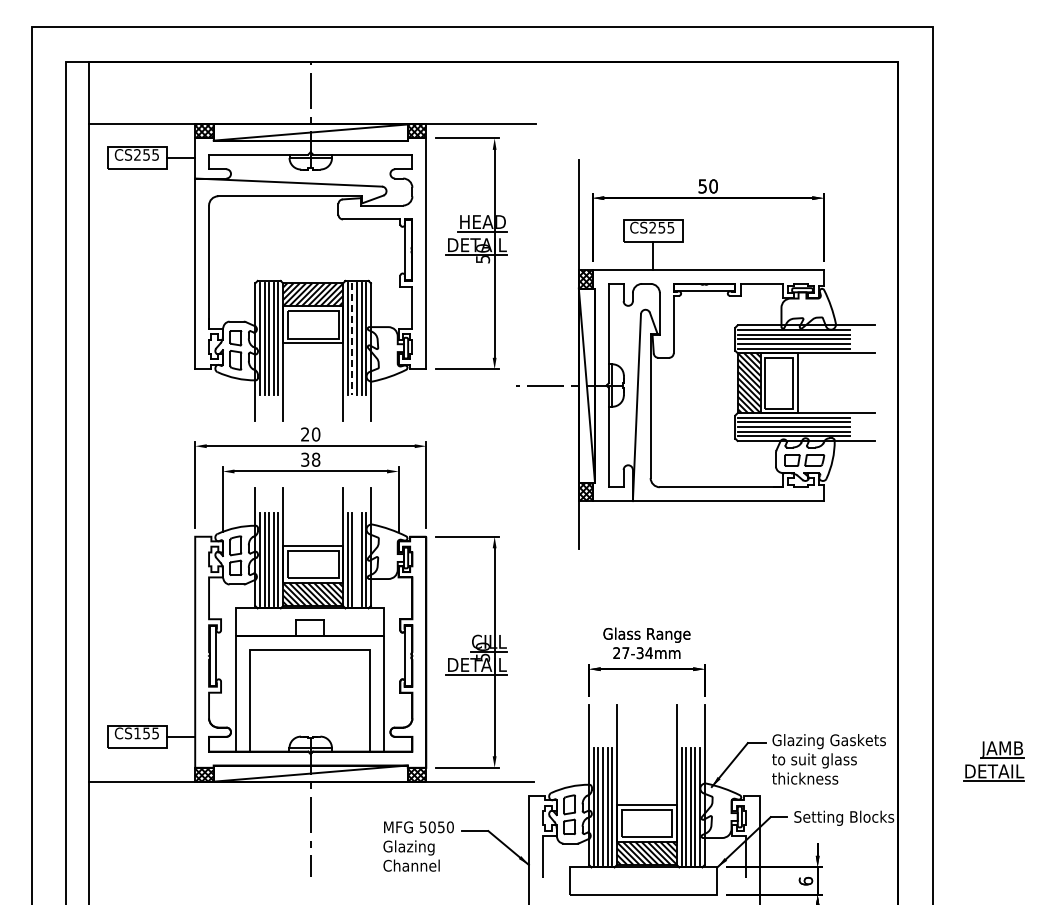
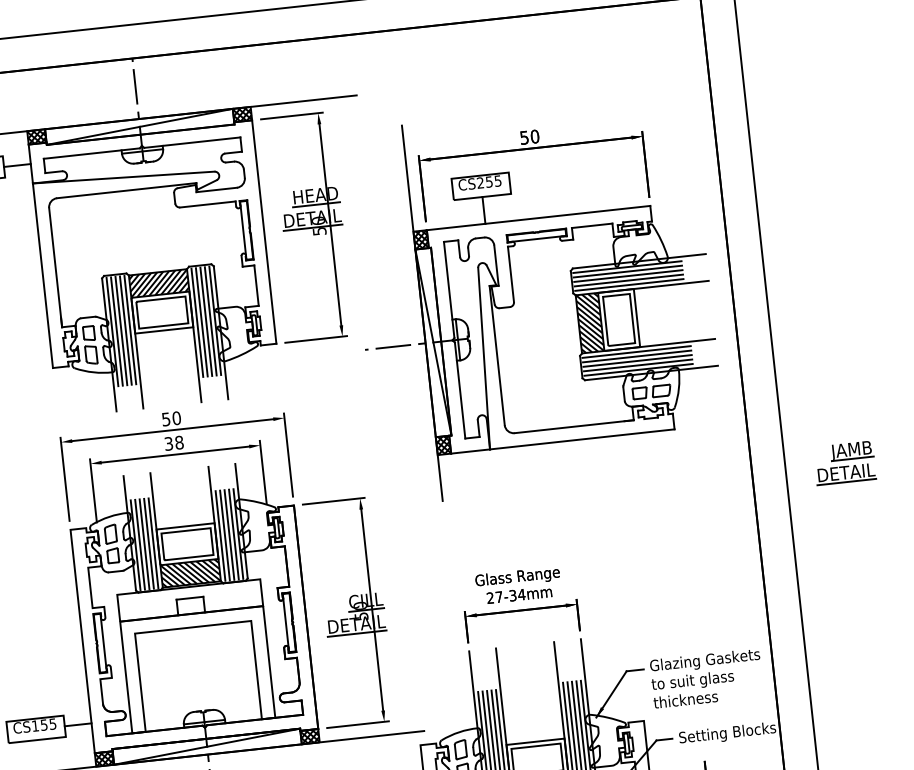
line: (352, 339) -> (201, 322), dashed -> solid
text: (305, 434) -> (166, 419), 20 -> 50
line: (357, 559) -> (229, 534), added
part: (993, 761) -> (844, 463), moved

